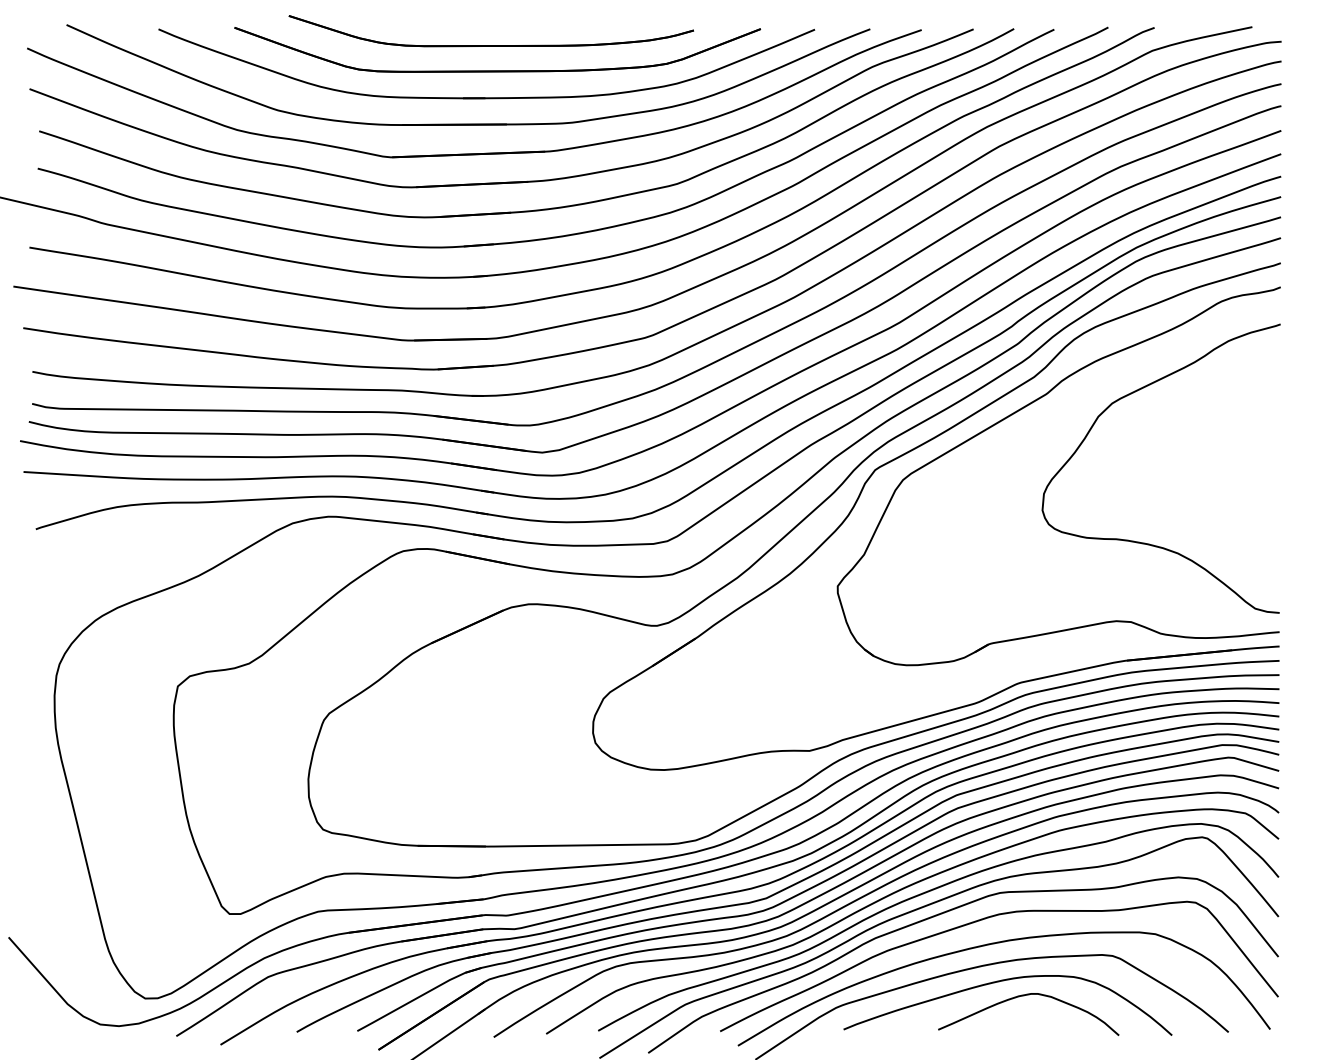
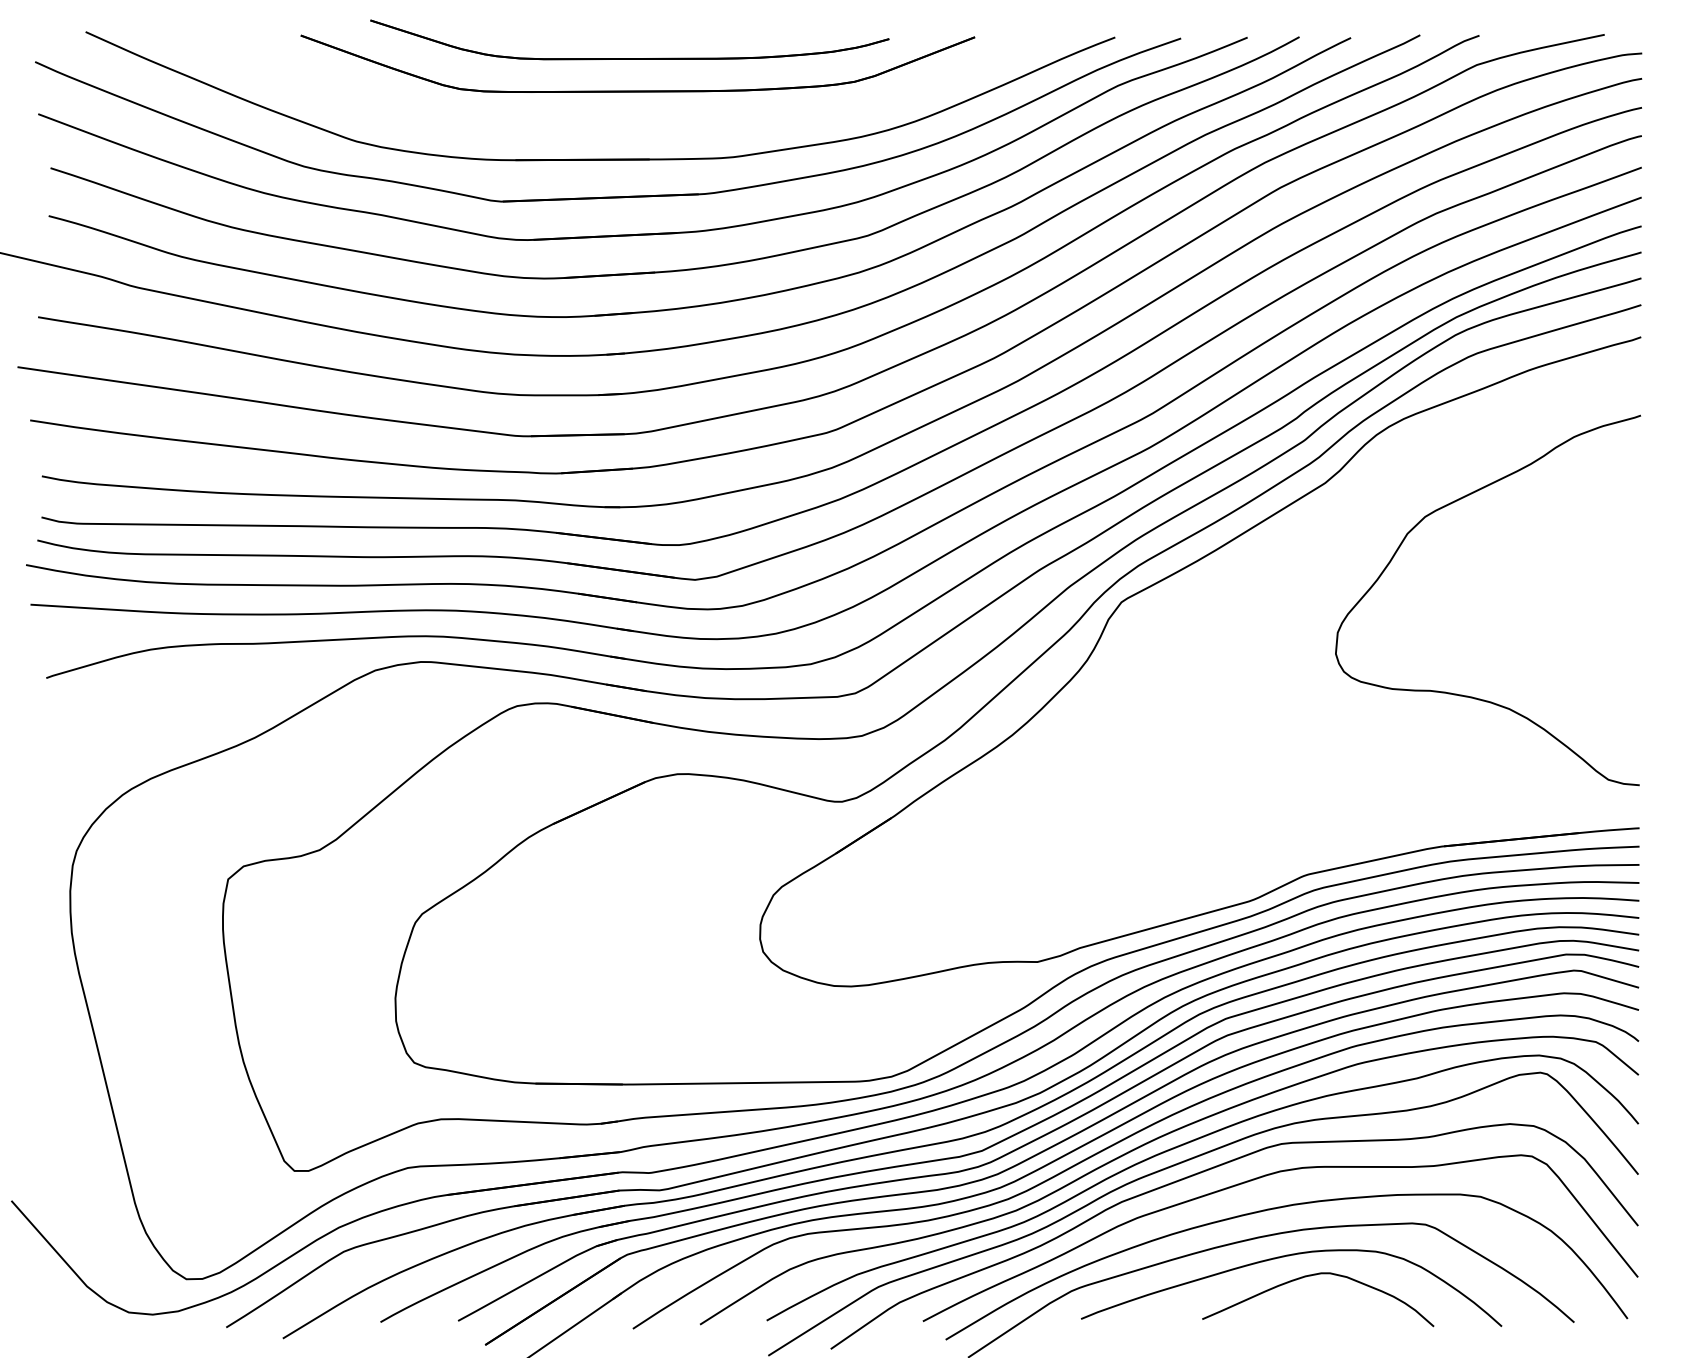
part: (486, 97) -> (623, 125), removed
part: (1021, 410) -> (1308, 525), removed

